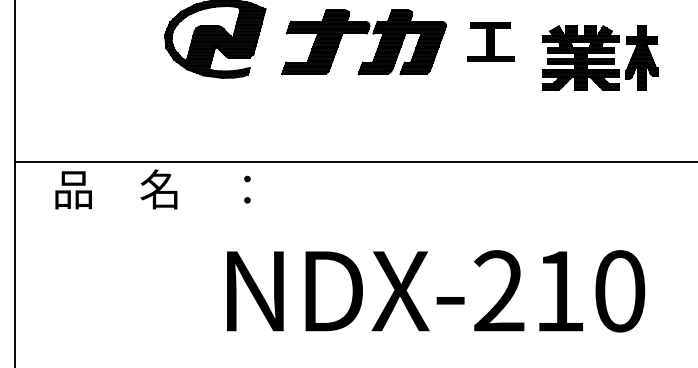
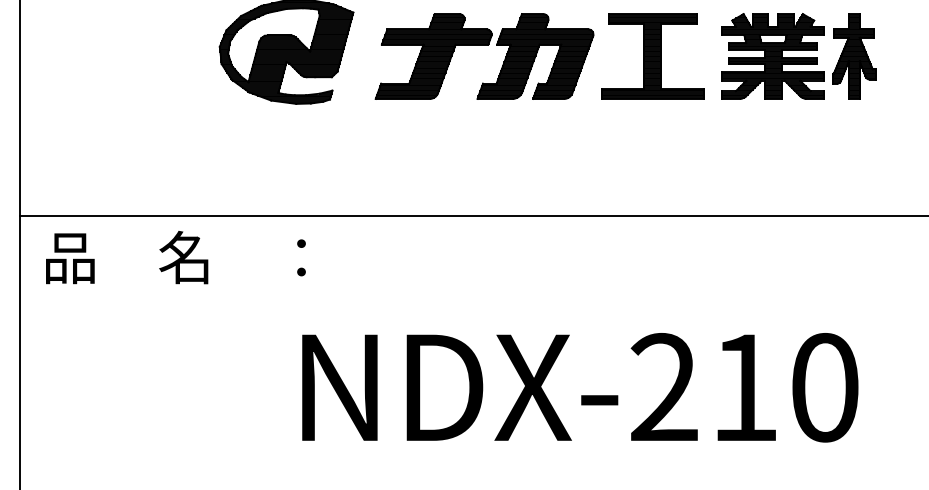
part: (490, 41) -> (652, 55), size x1.67
part: (600, 57) -> (799, 55), moved
text: (152, 189) -> (175, 257), moved

